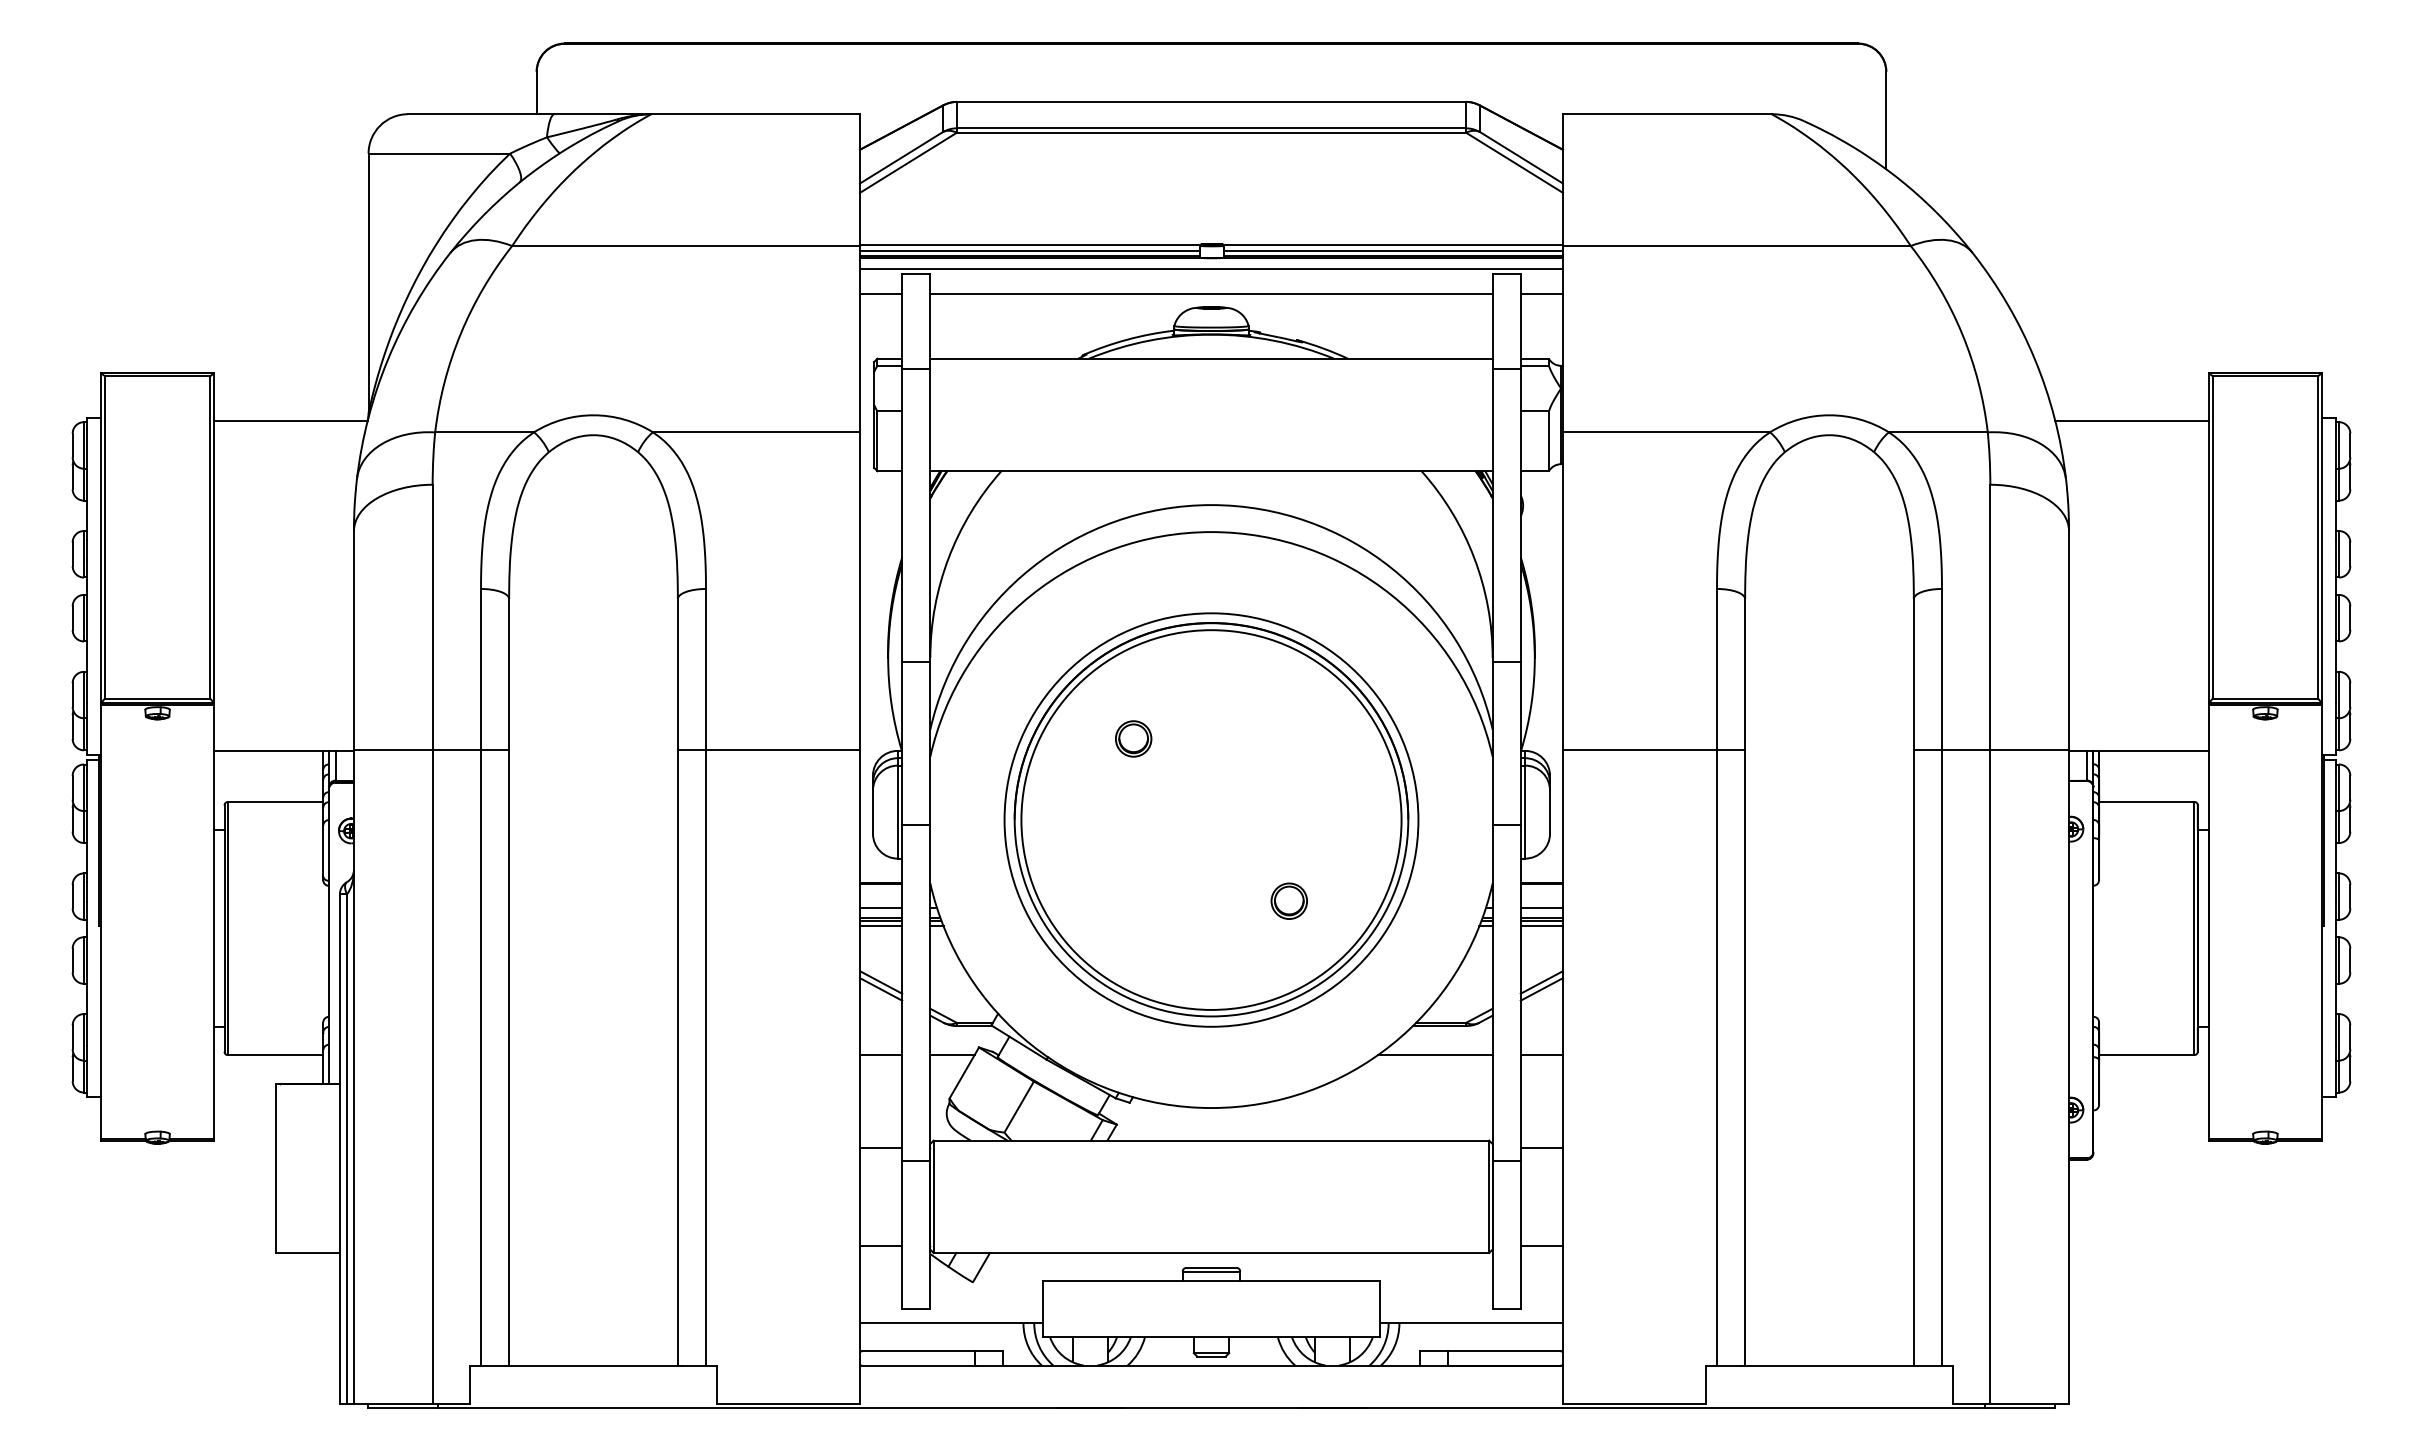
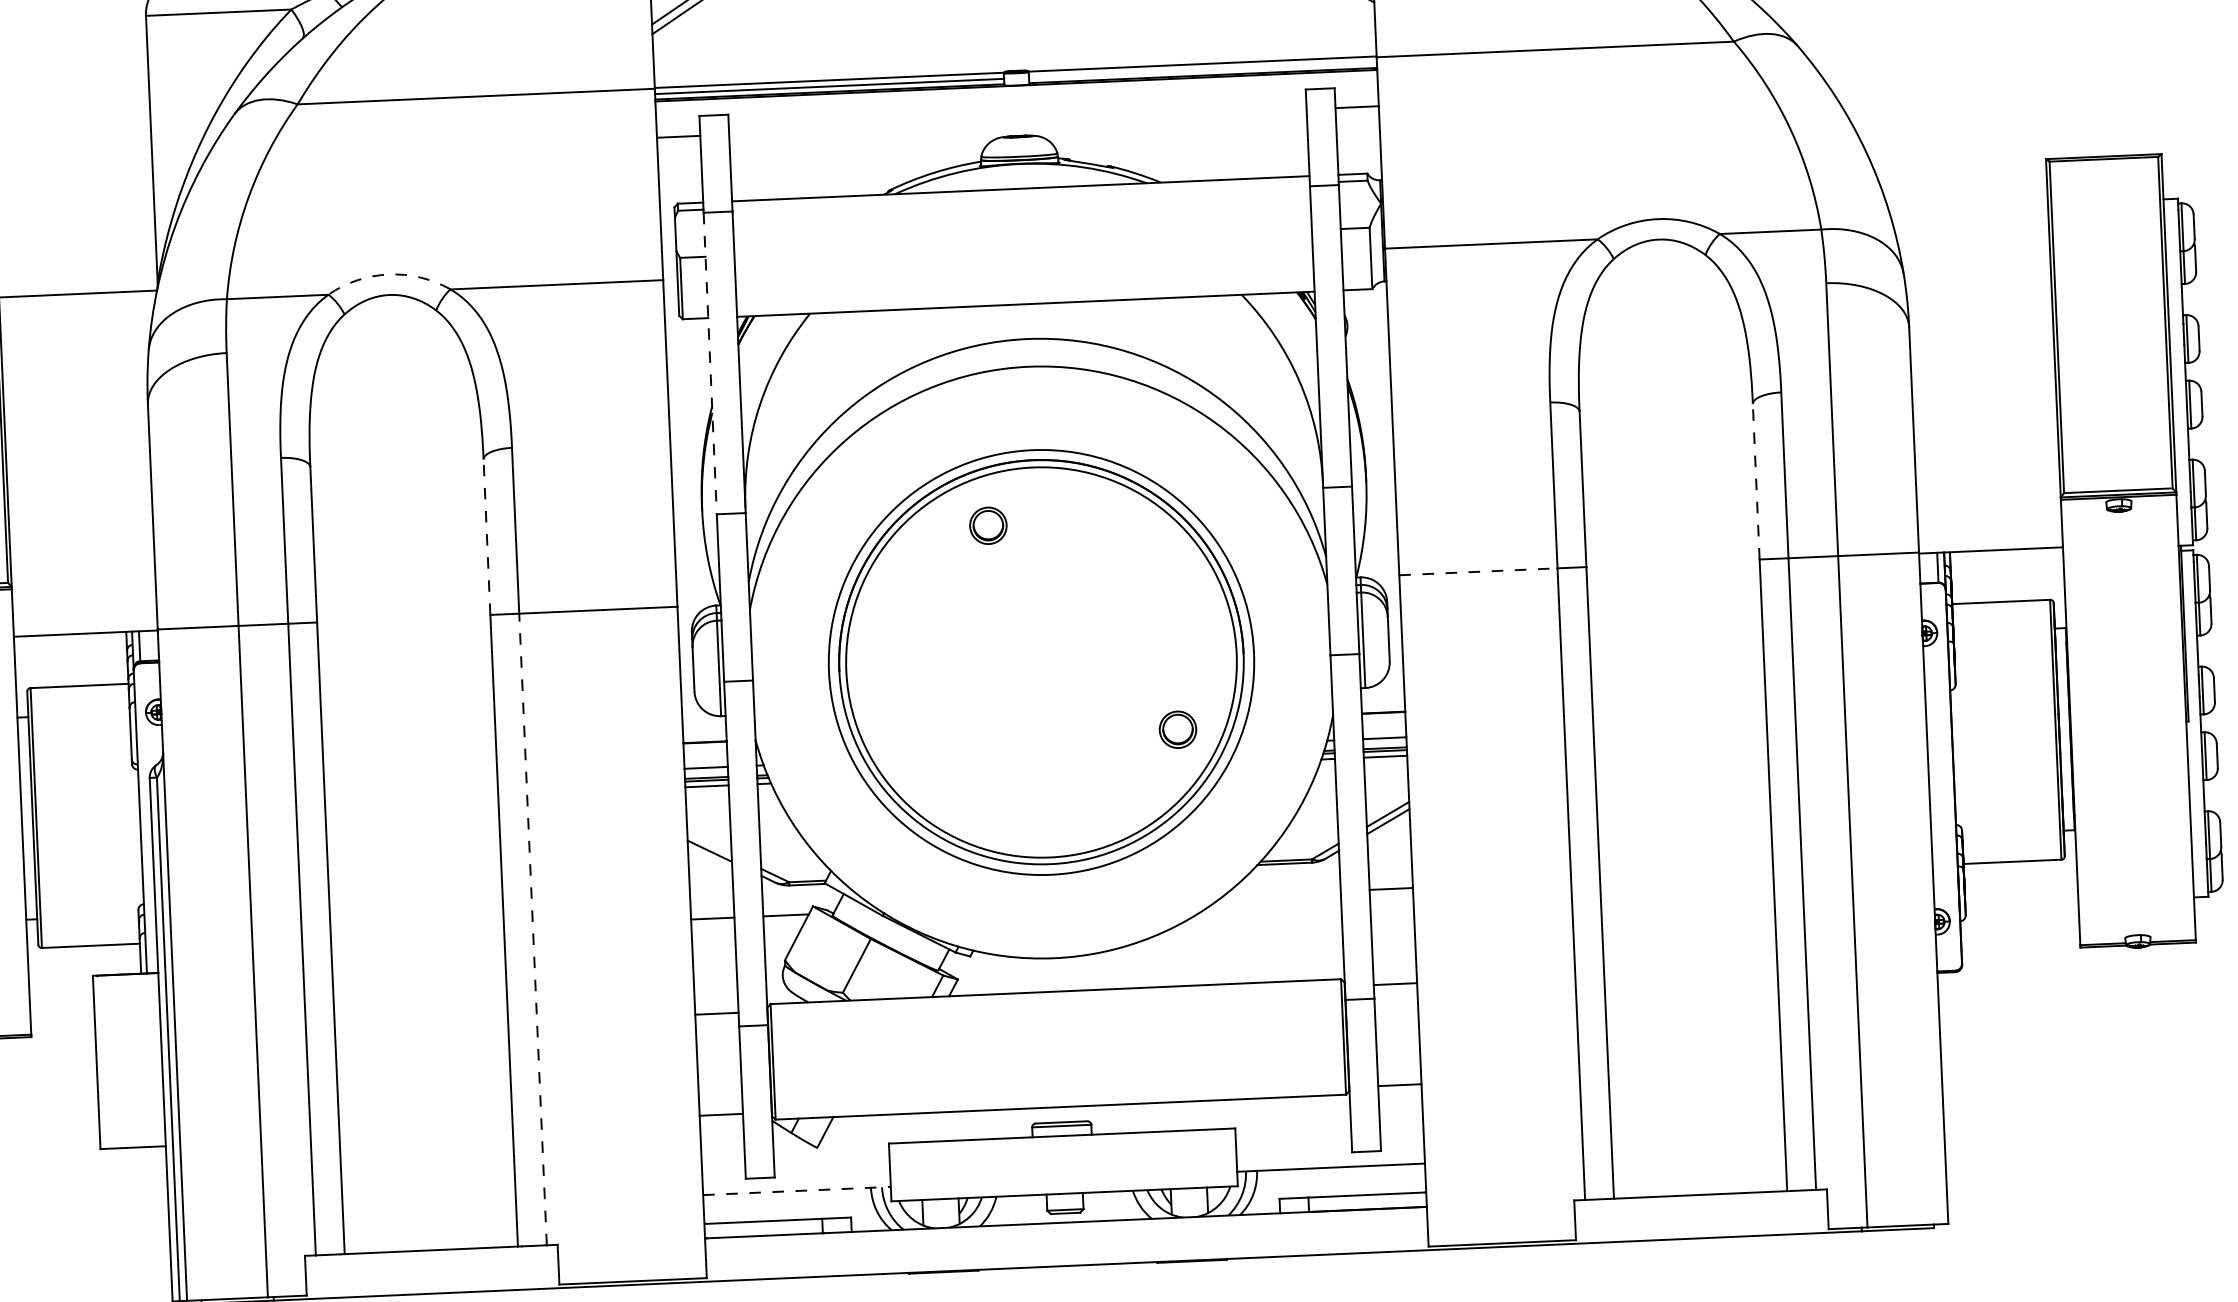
line: (1393, 251) -> (1202, 70), removed
line: (1211, 268) -> (1016, 96), removed
line: (1211, 293) -> (1017, 121), removed
arc: (593, 415) -> (388, 274), solid -> dashed
line: (2132, 421) -> (1969, 211), removed
line: (902, 515) -> (710, 363), solid -> dashed
line: (677, 674) -> (486, 536), solid -> dashed
line: (1913, 674) -> (1755, 481), solid -> dashed
part: (1133, 738) -> (988, 525), moved
line: (1640, 750) -> (1478, 571), solid -> dashed
part: (1288, 900) -> (1177, 729), moved
line: (881, 982) -> (709, 844), removed
line: (1435, 1055) -> (1282, 894), removed
line: (705, 1057) -> (532, 929), solid -> dashed
line: (951, 1323) -> (797, 1191), solid -> dashed

